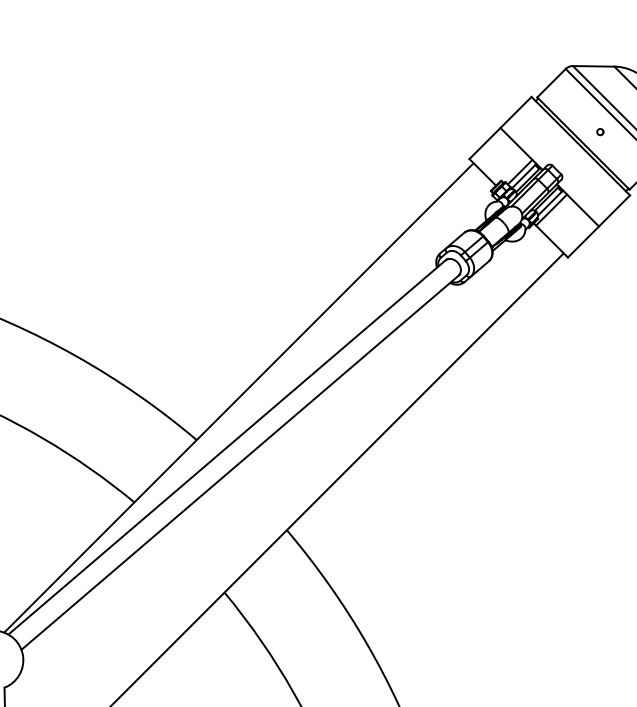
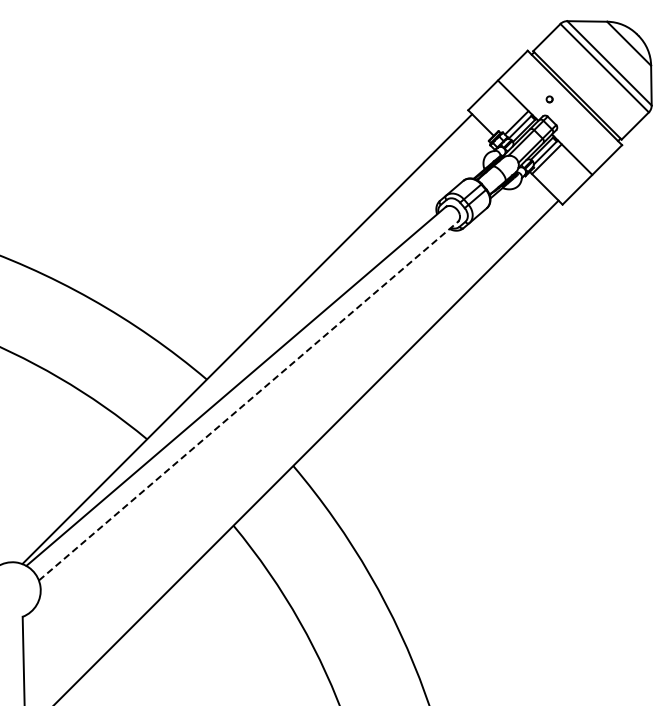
part: (600, 132) -> (549, 99), moved
line: (241, 461) -> (249, 400), solid -> dashed

